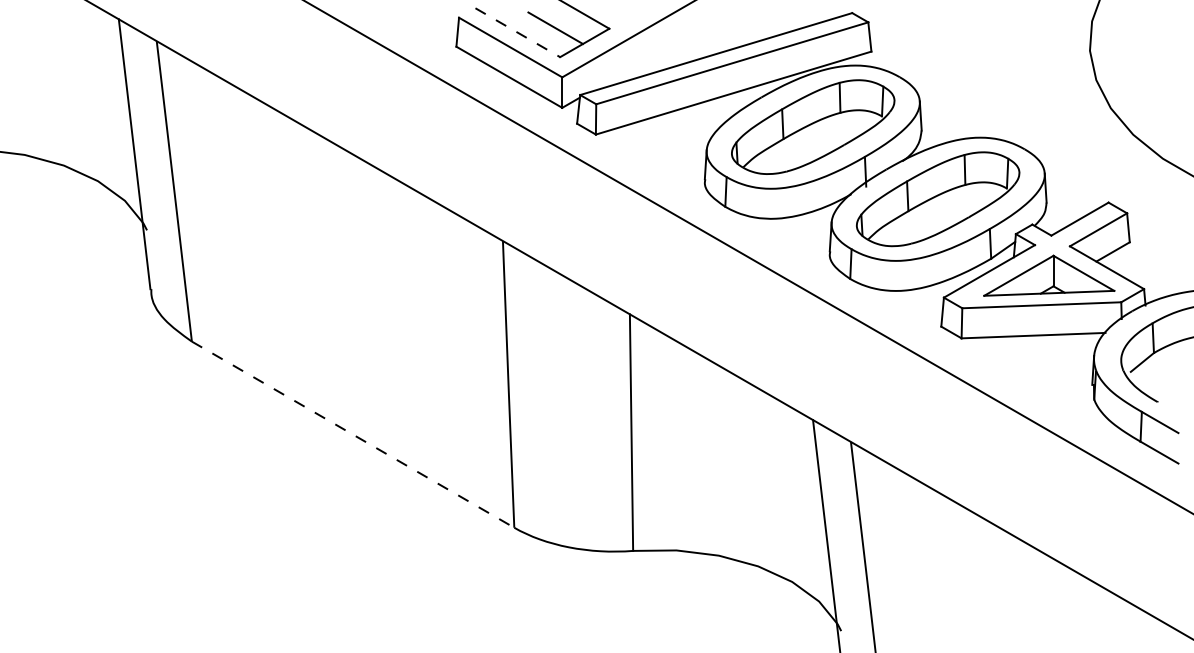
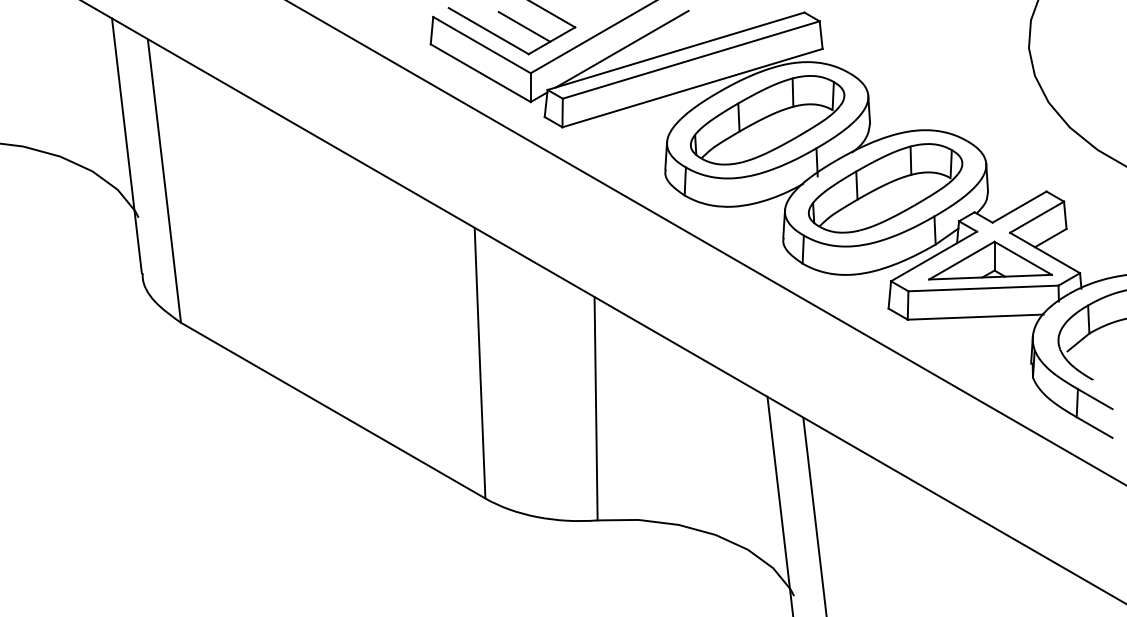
line: (518, 33) -> (489, 31), dashed -> solid
line: (659, 51) -> (622, 48), added
line: (353, 434) -> (333, 410), dashed -> solid

